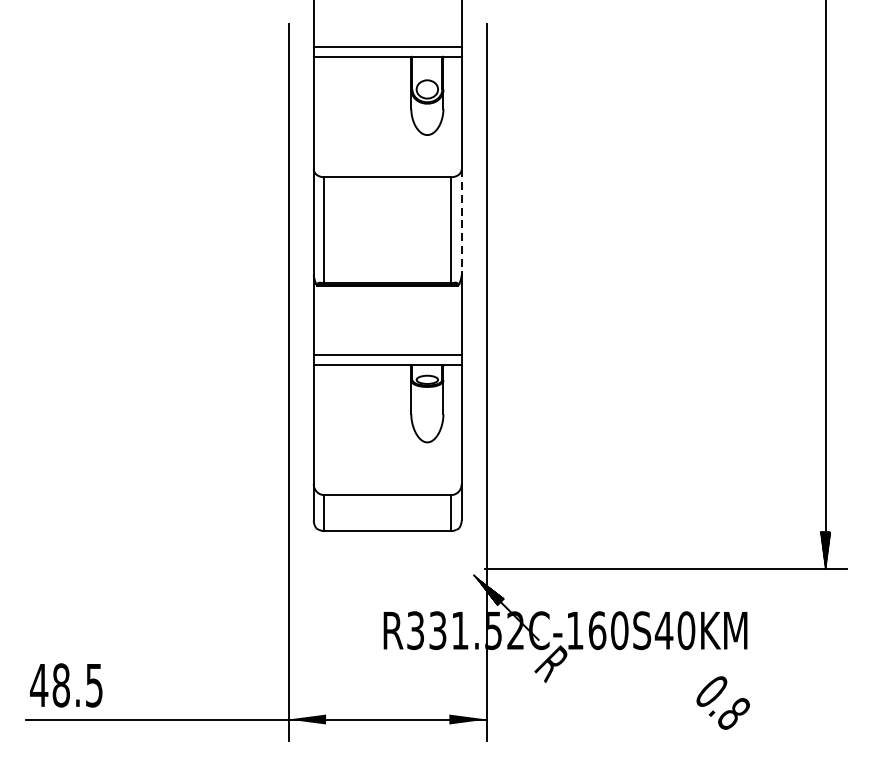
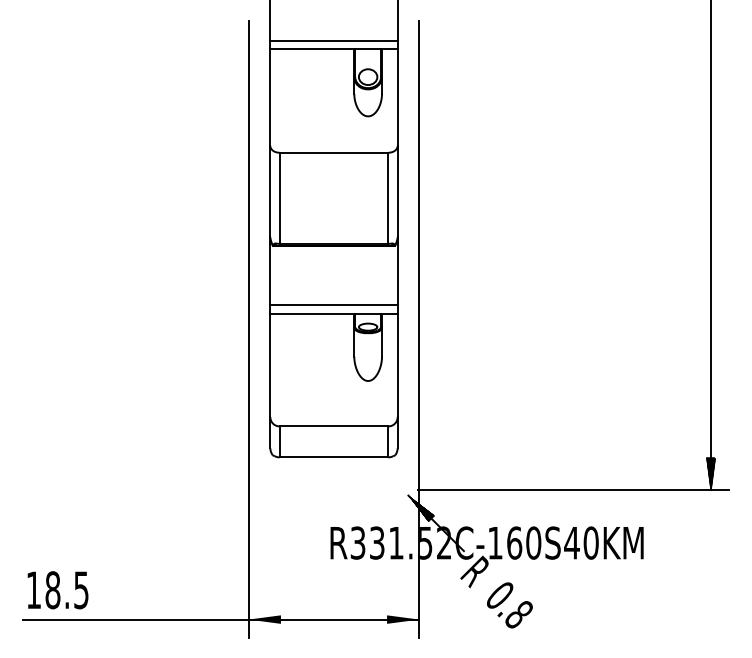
line: (461, 222) -> (397, 191), dashed -> solid
text: (38, 684) -> (33, 589), 48.5 -> 18.5
text: (722, 703) -> (509, 605), moved

